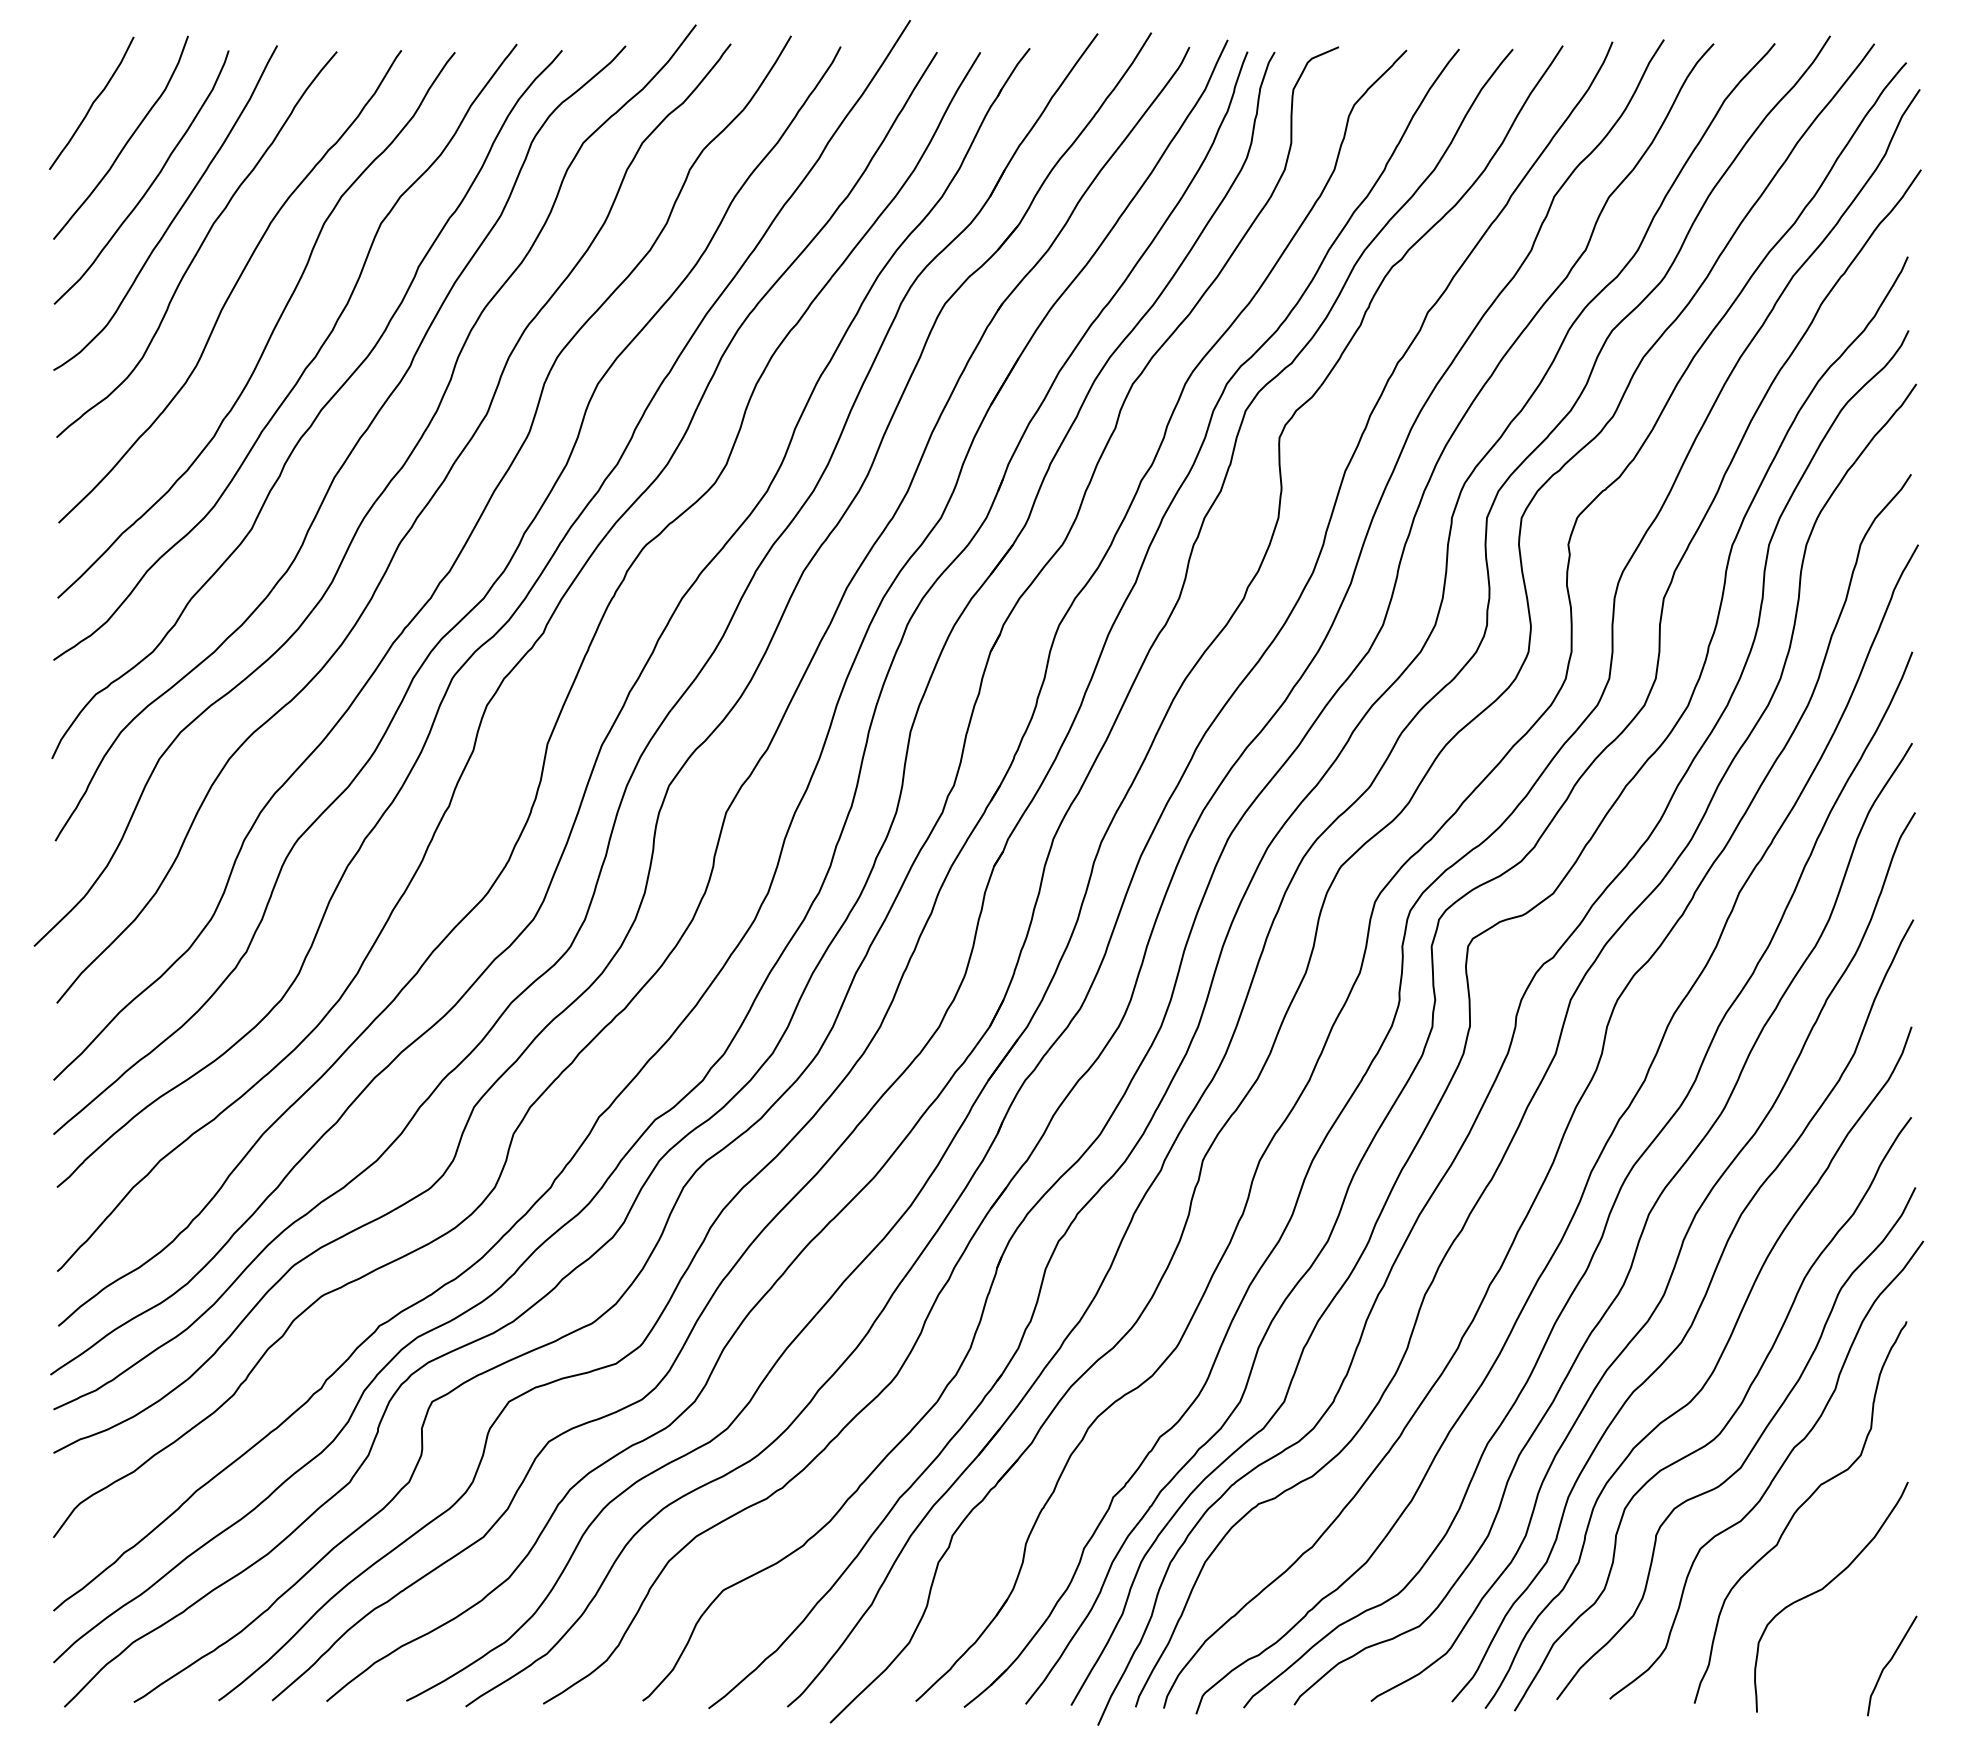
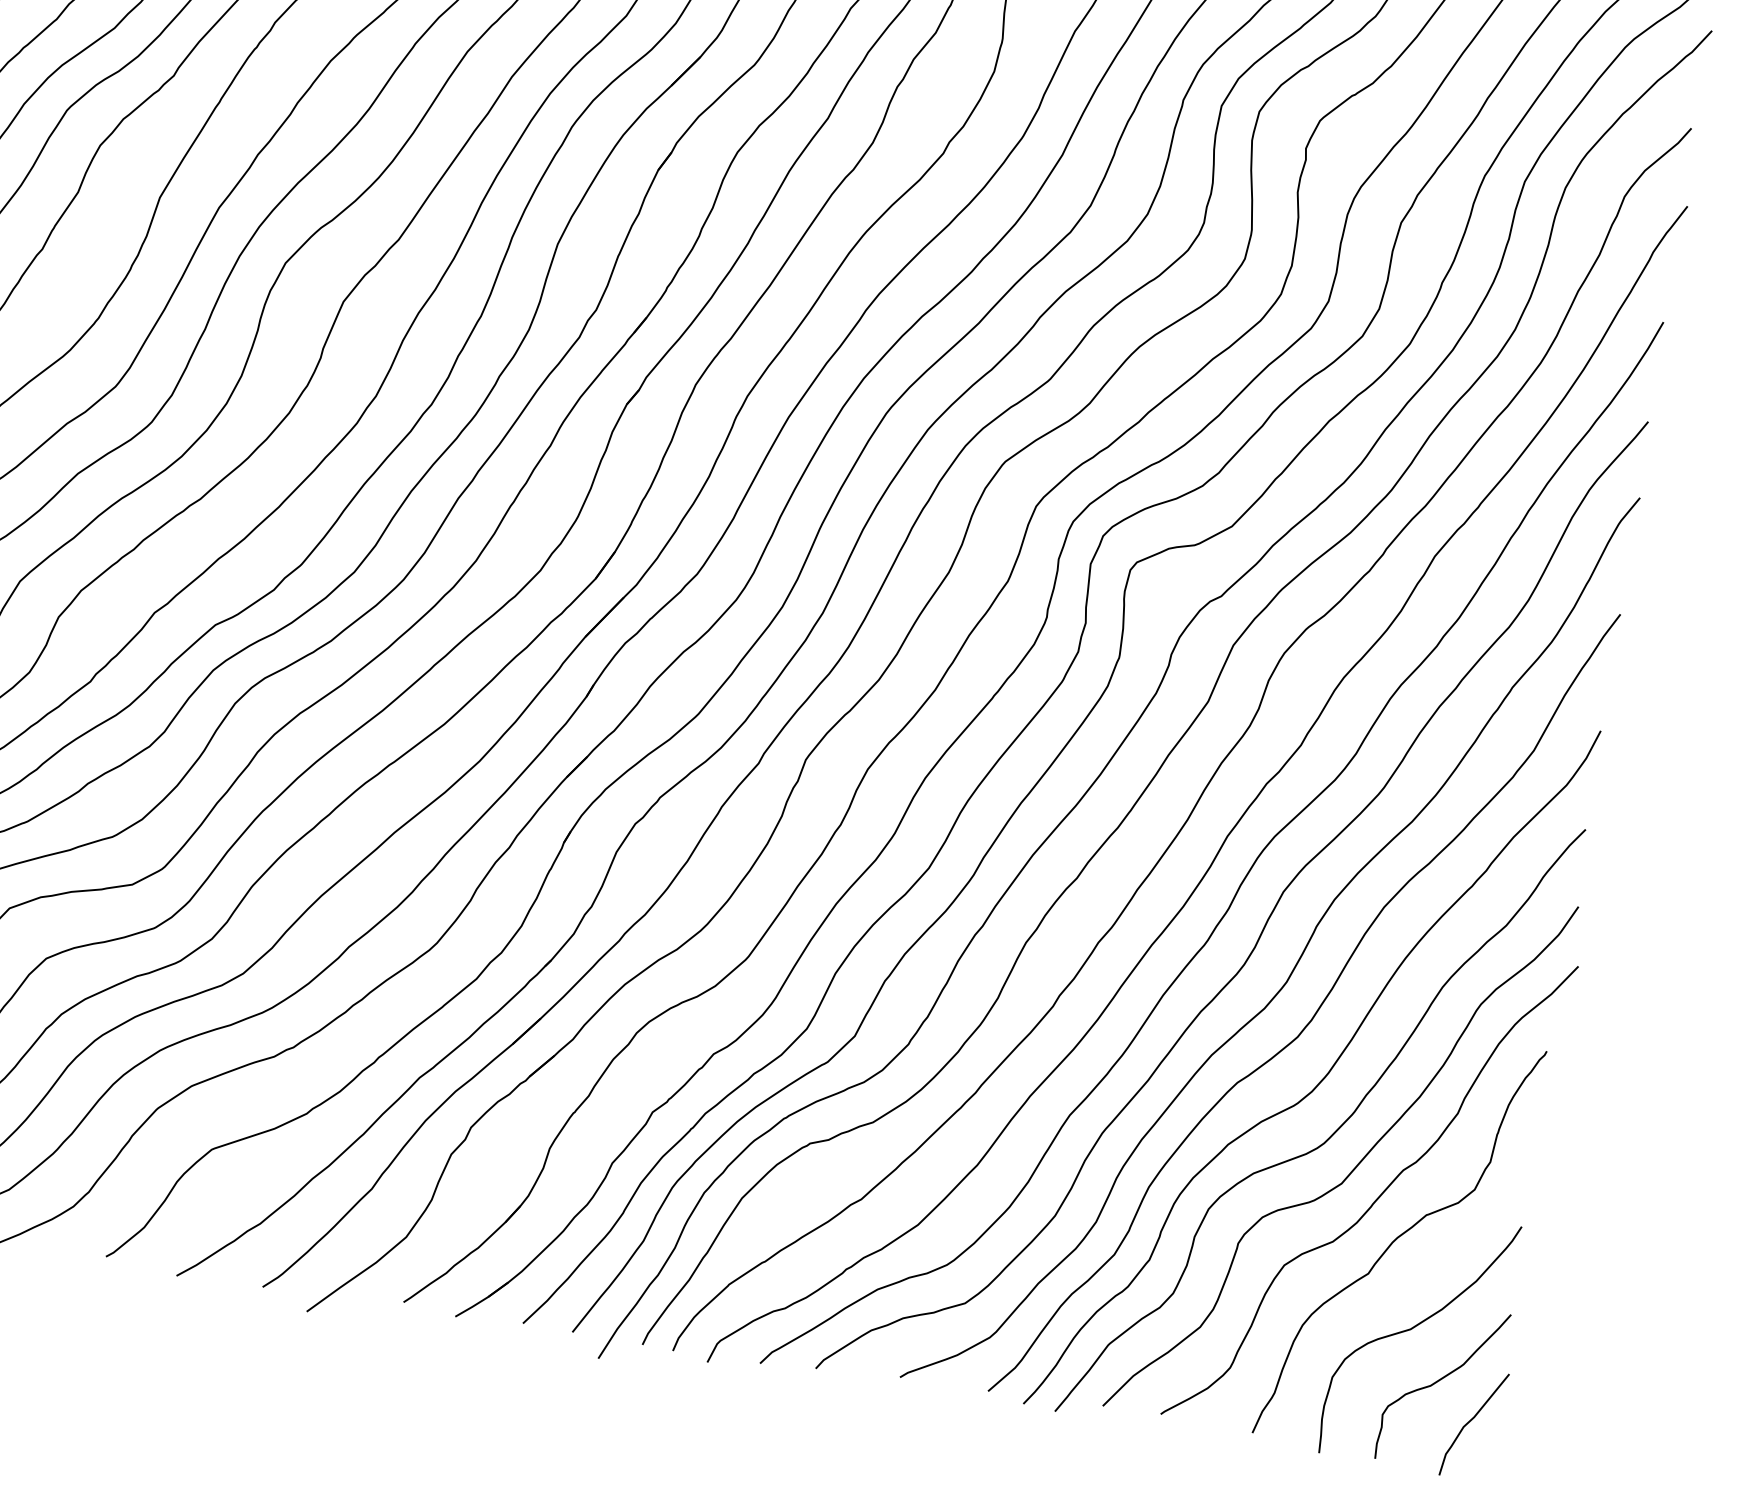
curve: (1855, 1631) -> (1439, 1380), added

